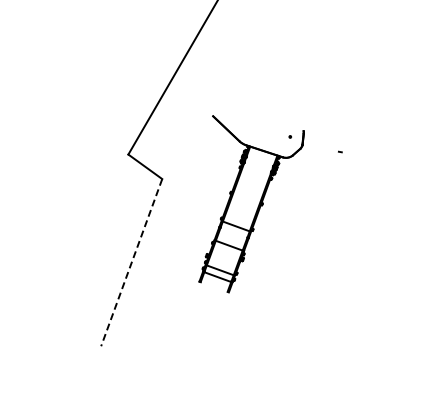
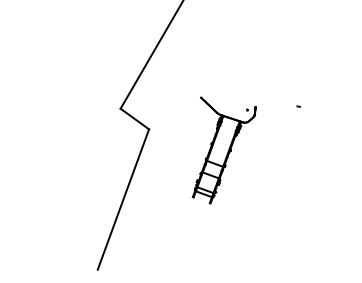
part: (251, 204) -> (224, 150), size x0.71
line: (131, 262) -> (123, 199), dashed -> solid

